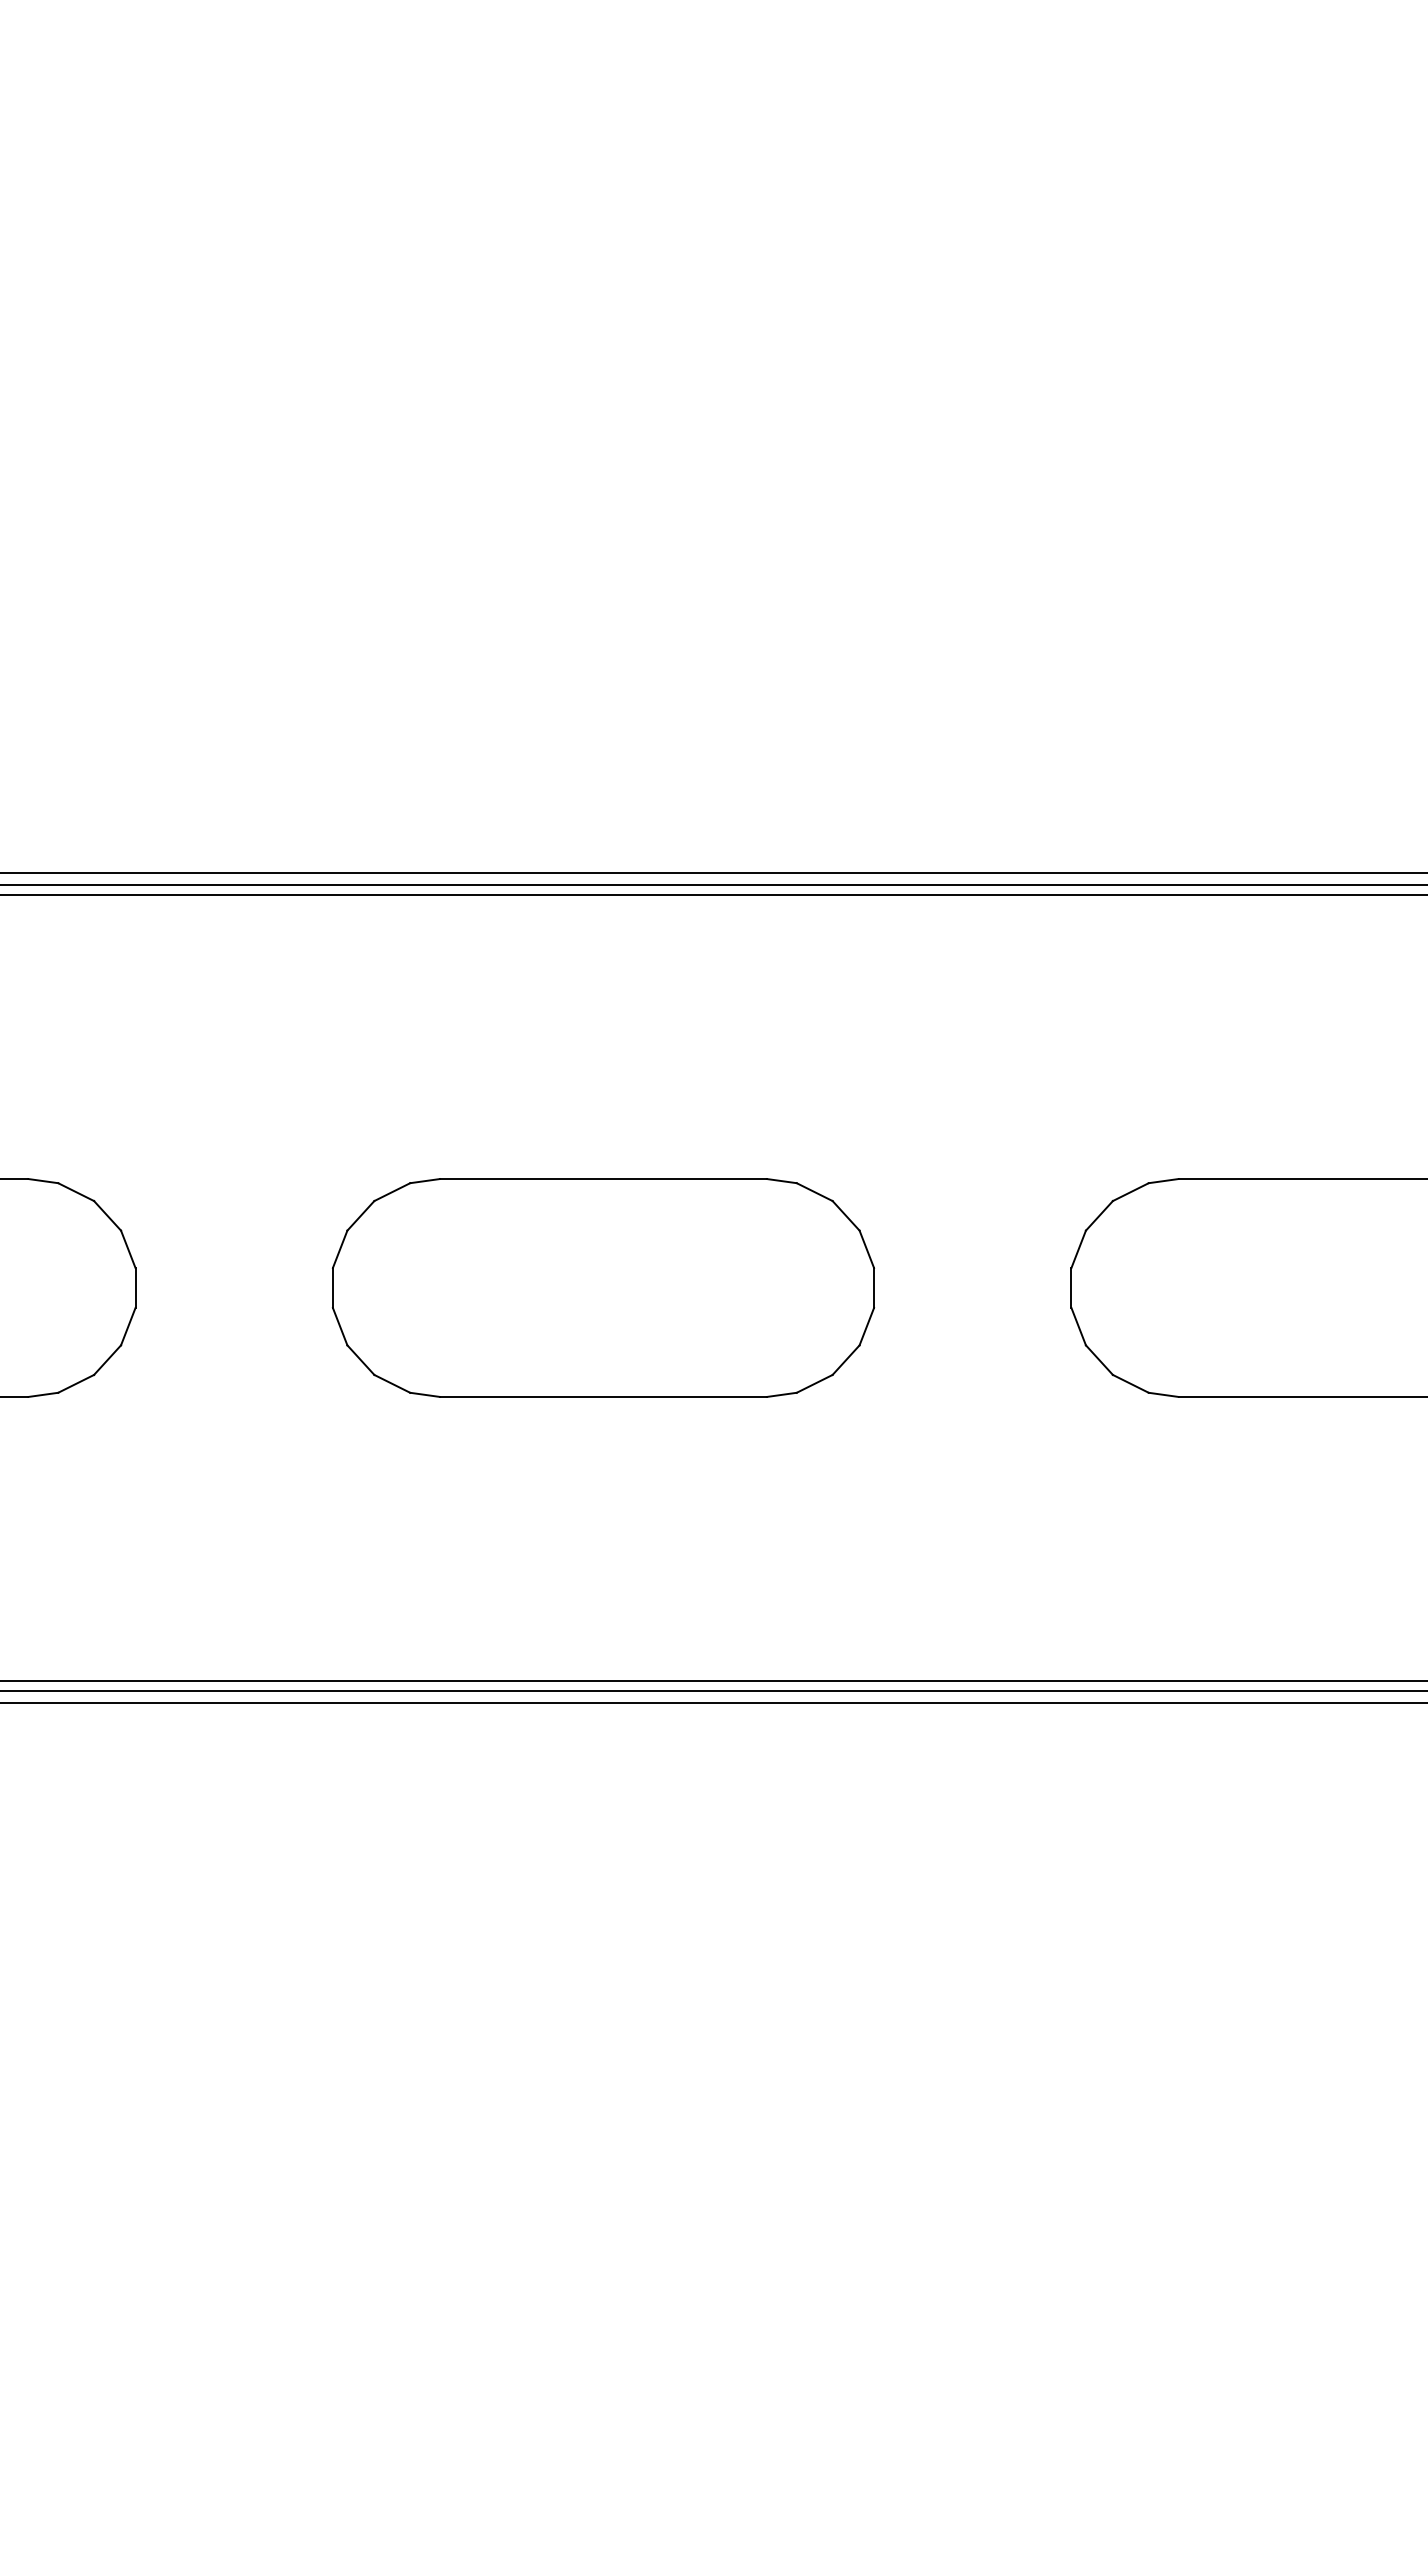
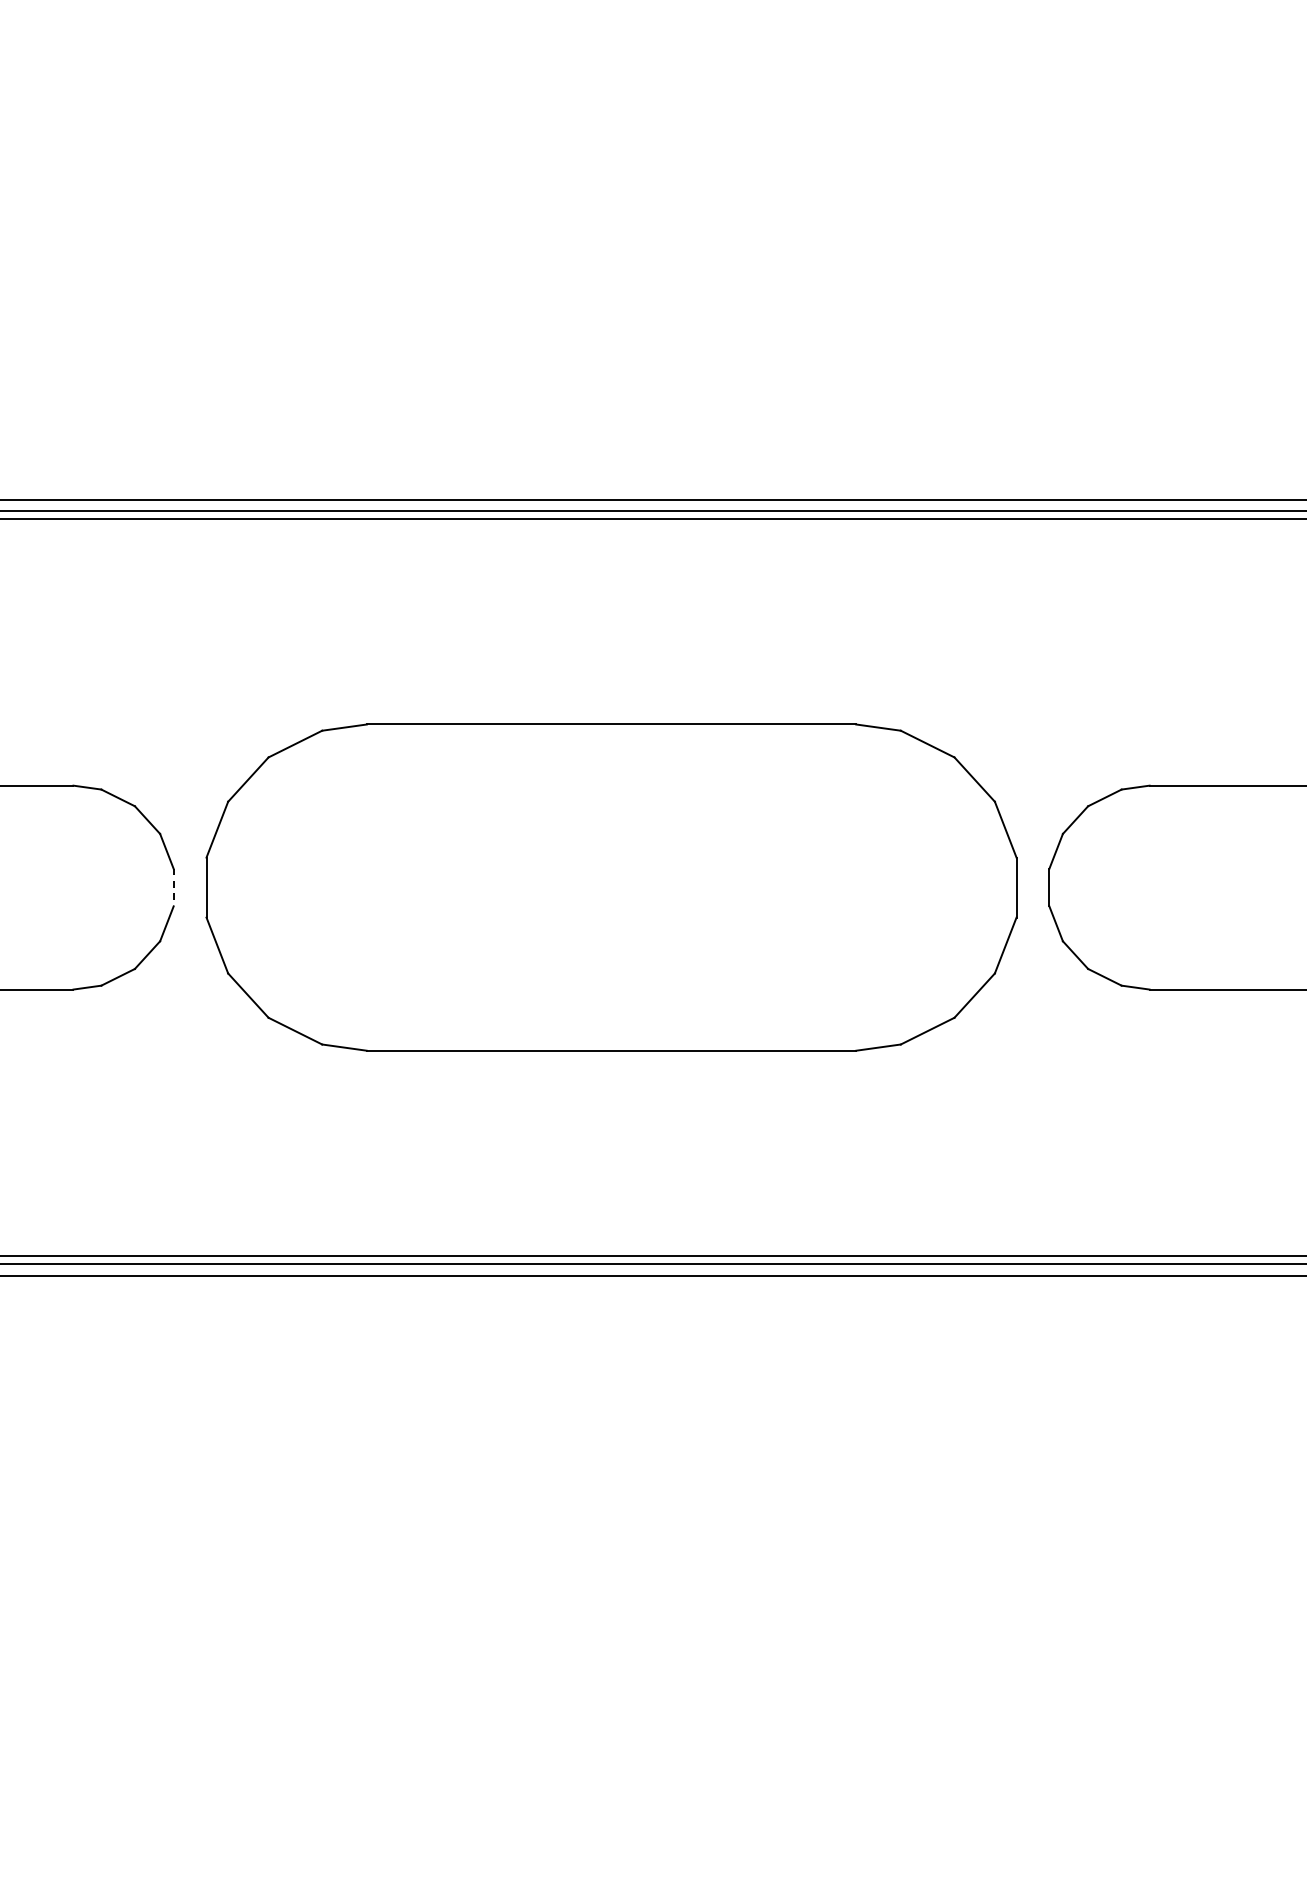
part: (603, 1287) -> (611, 887), size x1.6
line: (135, 1288) -> (173, 888), solid -> dashed

